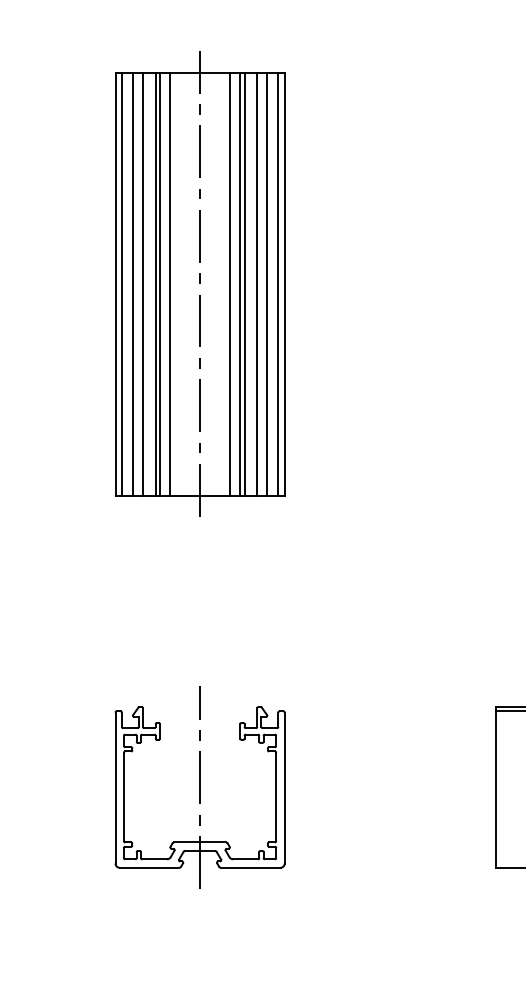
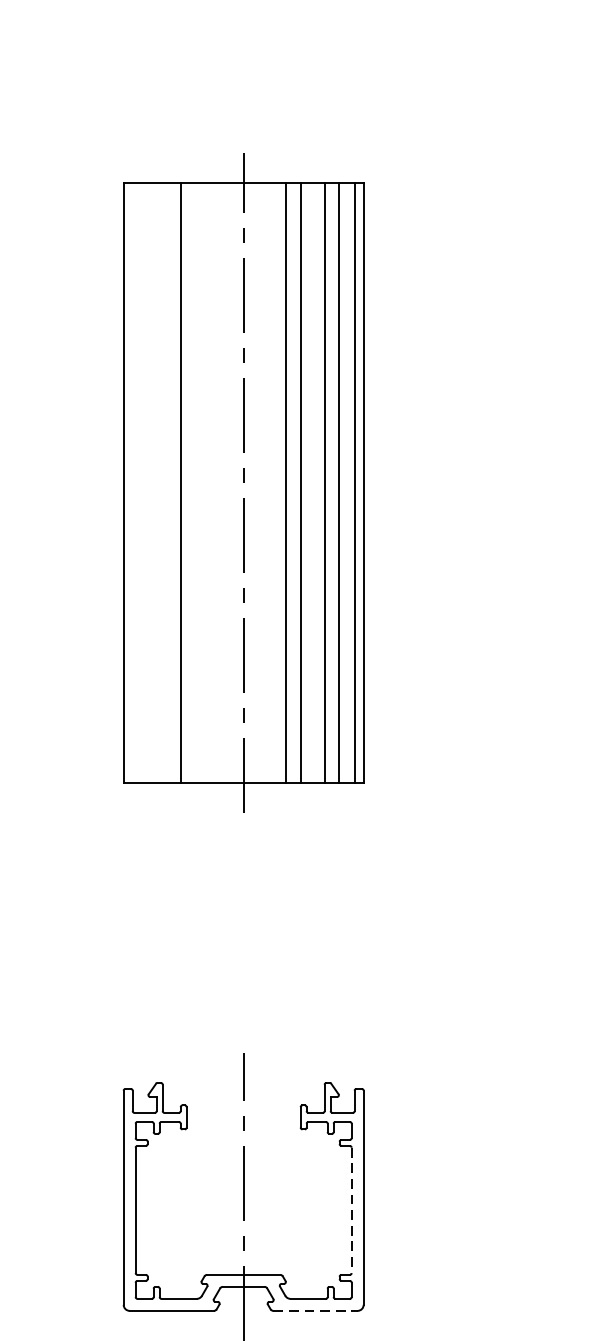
line: (121, 283) -> (132, 482), removed
line: (132, 283) -> (147, 482), removed
line: (143, 283) -> (163, 482), removed
line: (159, 283) -> (186, 482), removed
line: (170, 283) -> (201, 482), removed
line: (244, 283) -> (306, 482), removed
line: (276, 797) -> (352, 1211), solid -> dashed
line: (250, 867) -> (315, 1310), solid -> dashed

